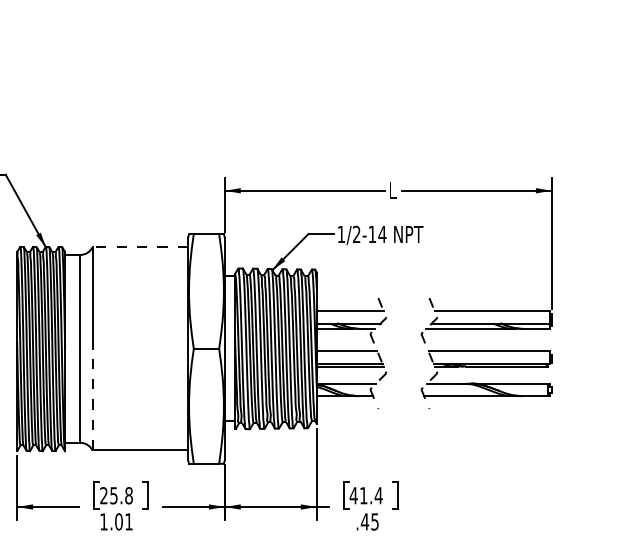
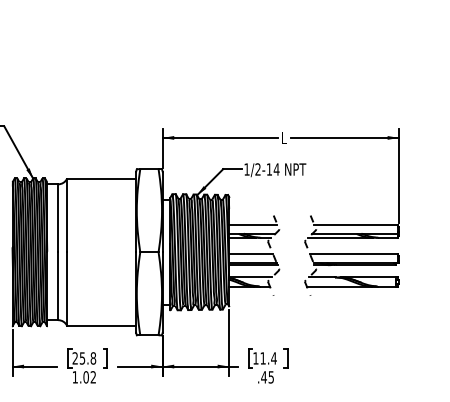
line: (140, 246) -> (101, 178), dashed -> solid
line: (93, 399) -> (67, 288), dashed -> solid
text: (353, 495) -> (255, 358), 41.4 -> 11.4
text: (127, 522) -> (92, 377), 1.01 -> 1.02

